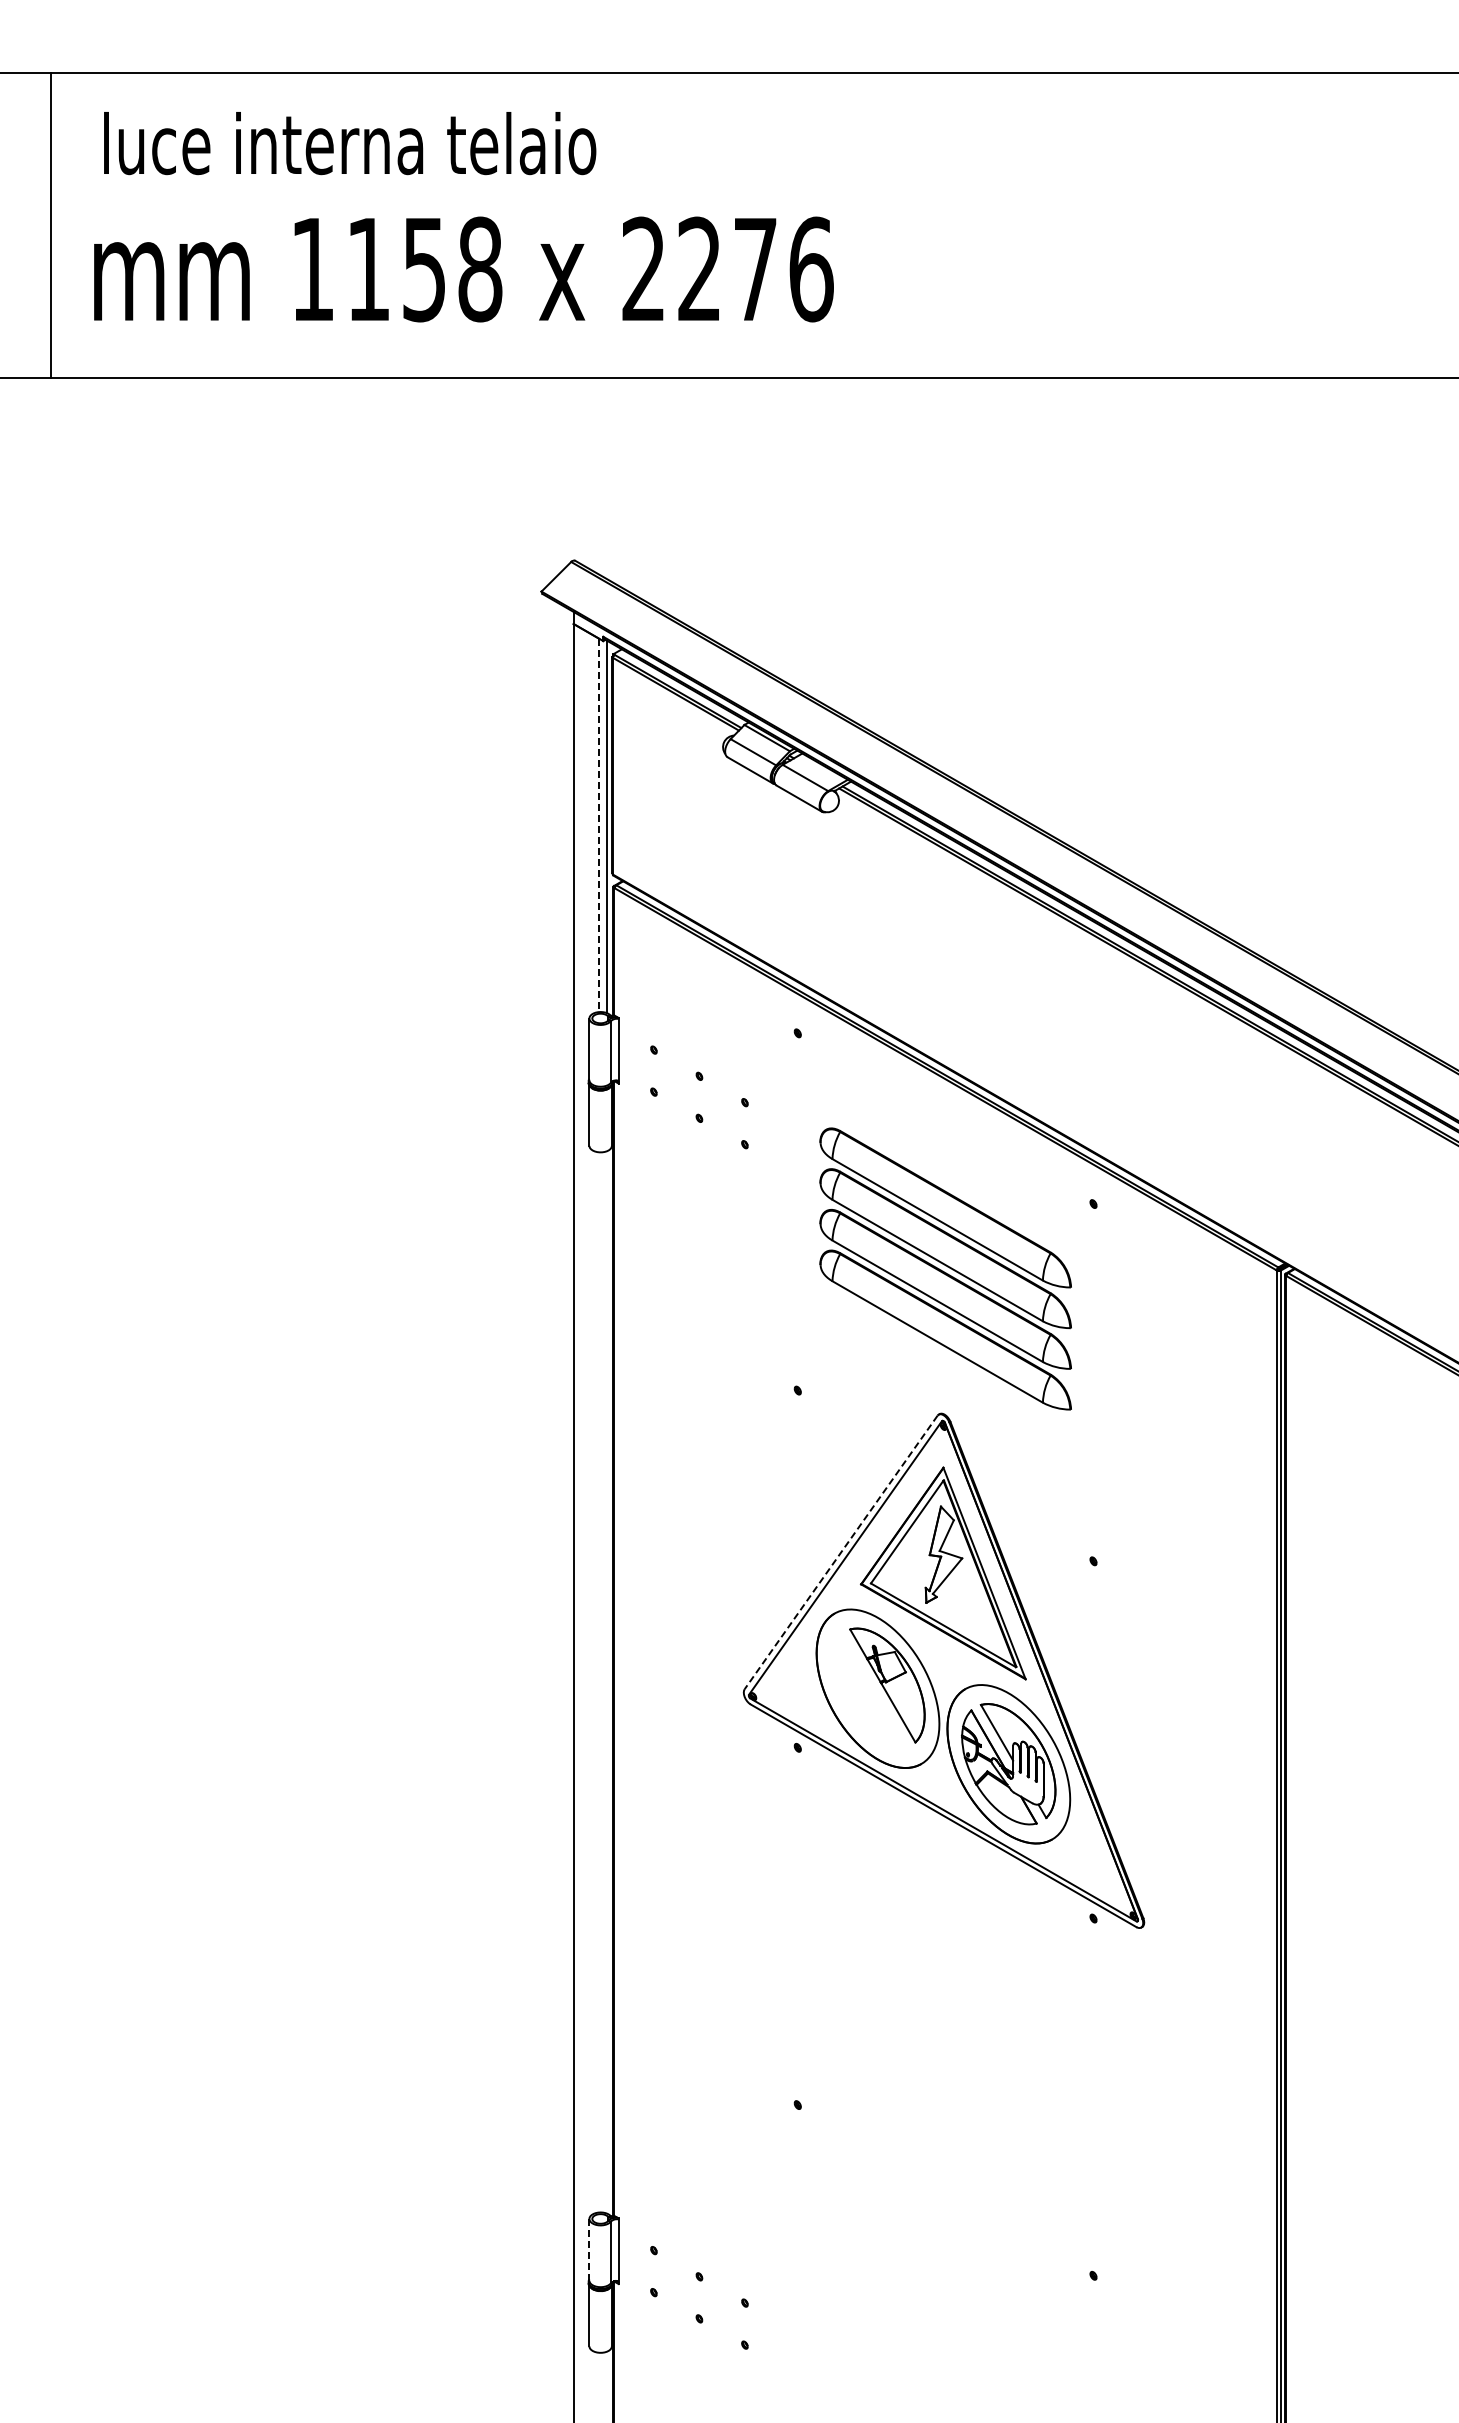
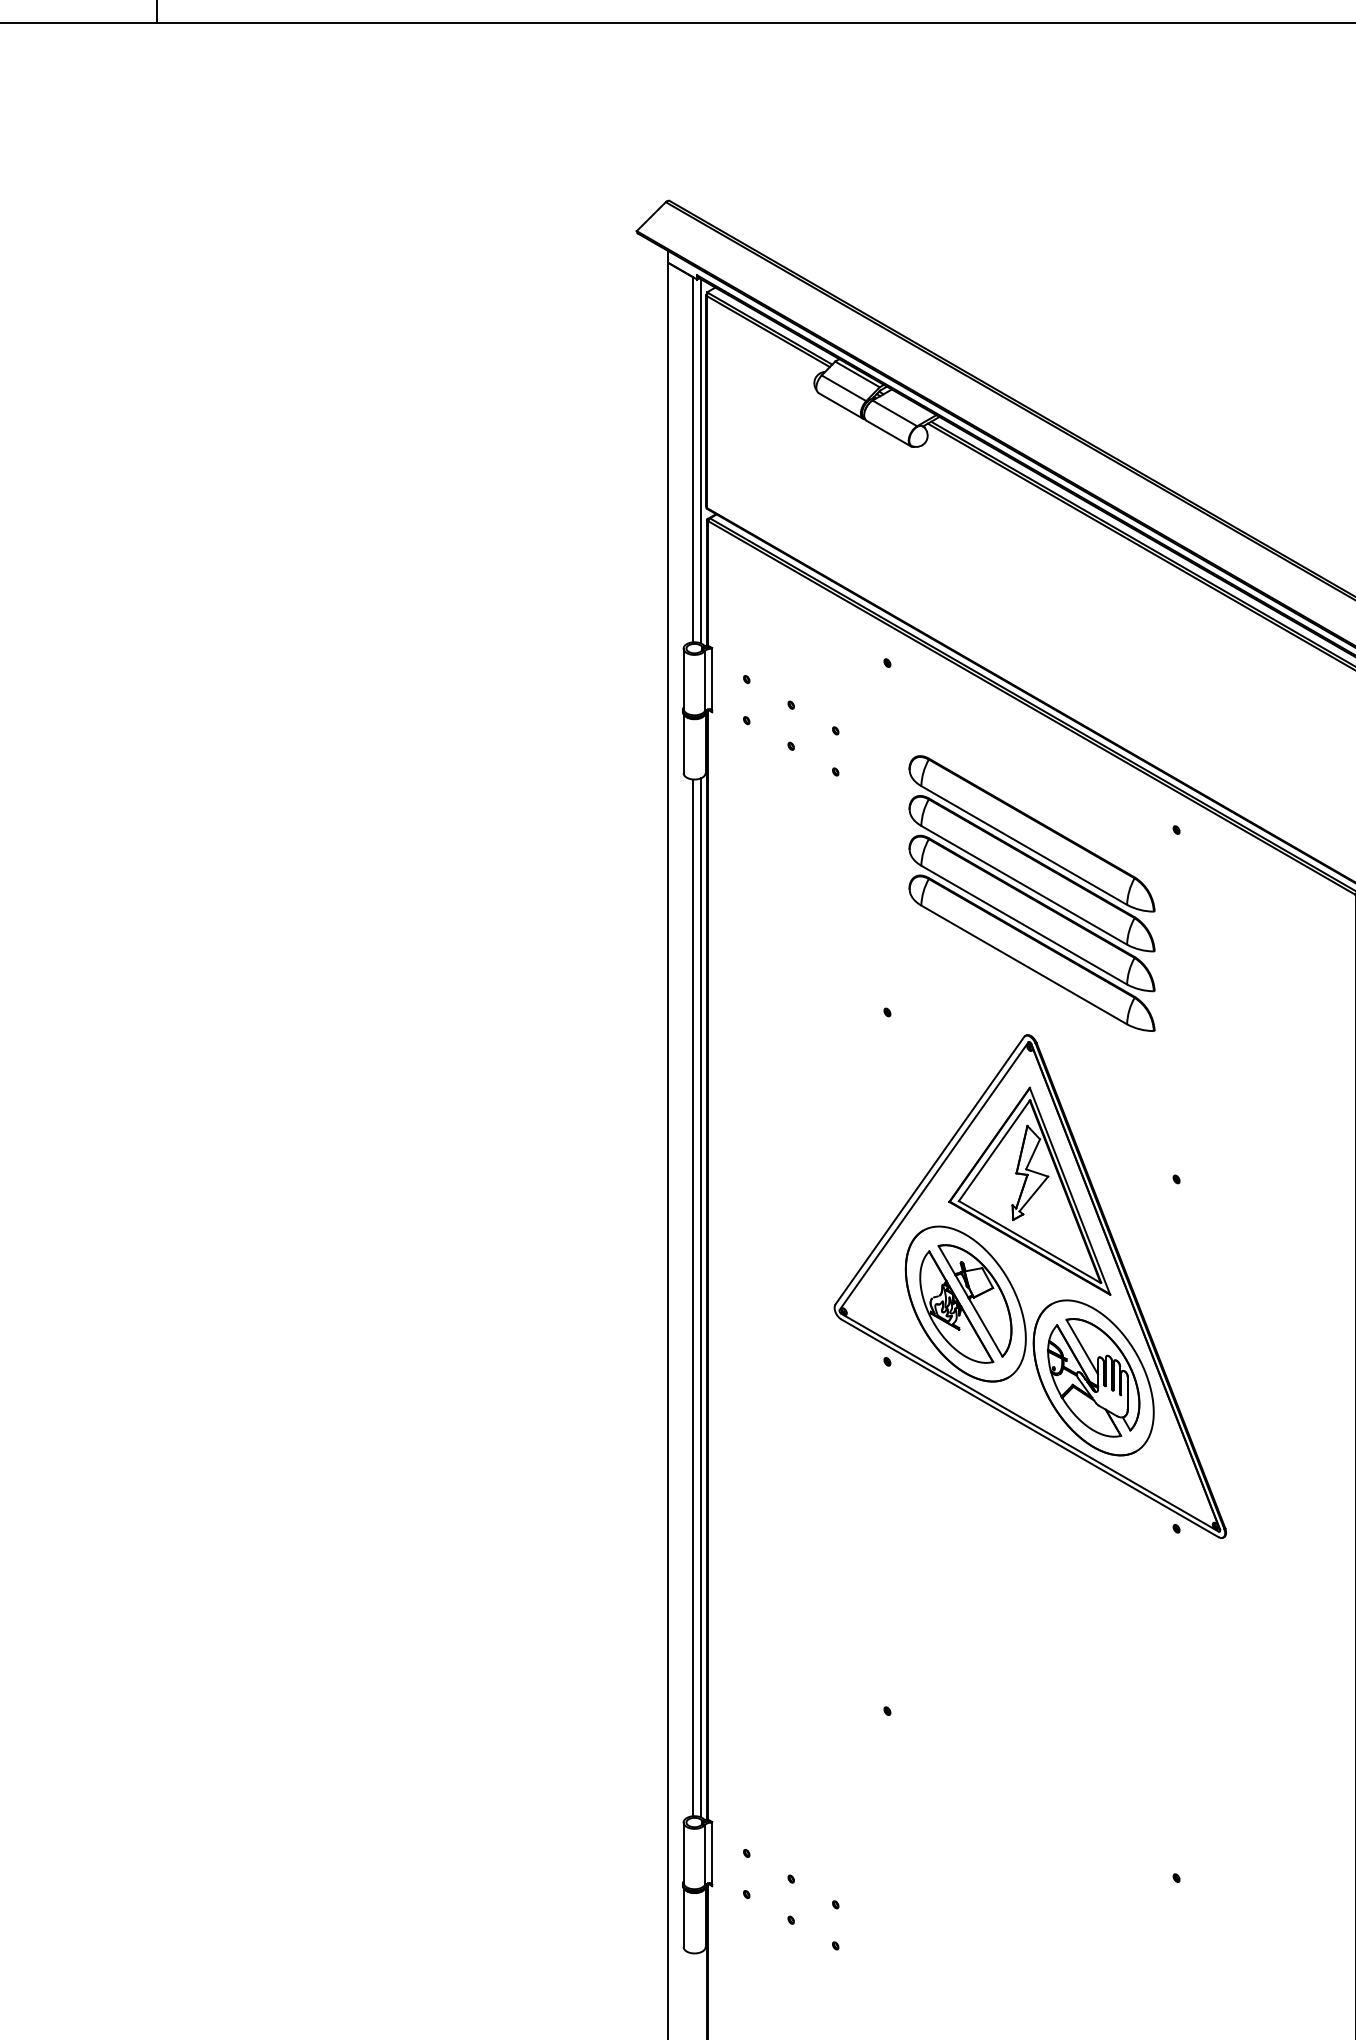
line: (599, 825) -> (693, 459), dashed -> solid
line: (840, 1552) -> (929, 1170), dashed -> solid
line: (599, 1682) -> (693, 1297), added
line: (606, 1682) -> (700, 1297), added
part: (868, 1691) -> (956, 1306), added
line: (589, 2249) -> (683, 1852), dashed -> solid

